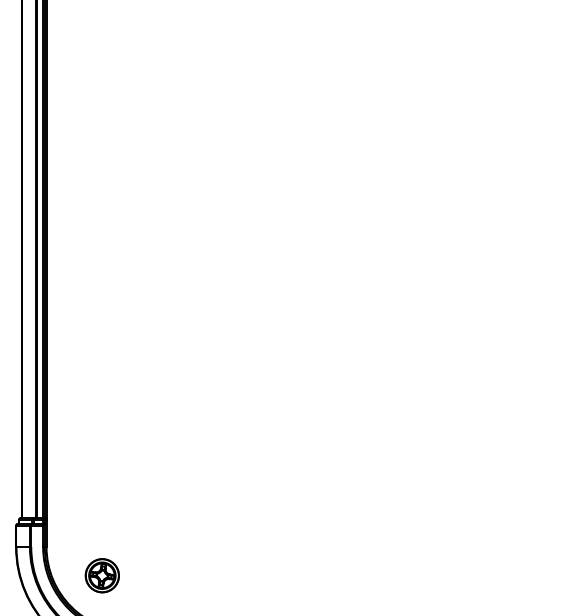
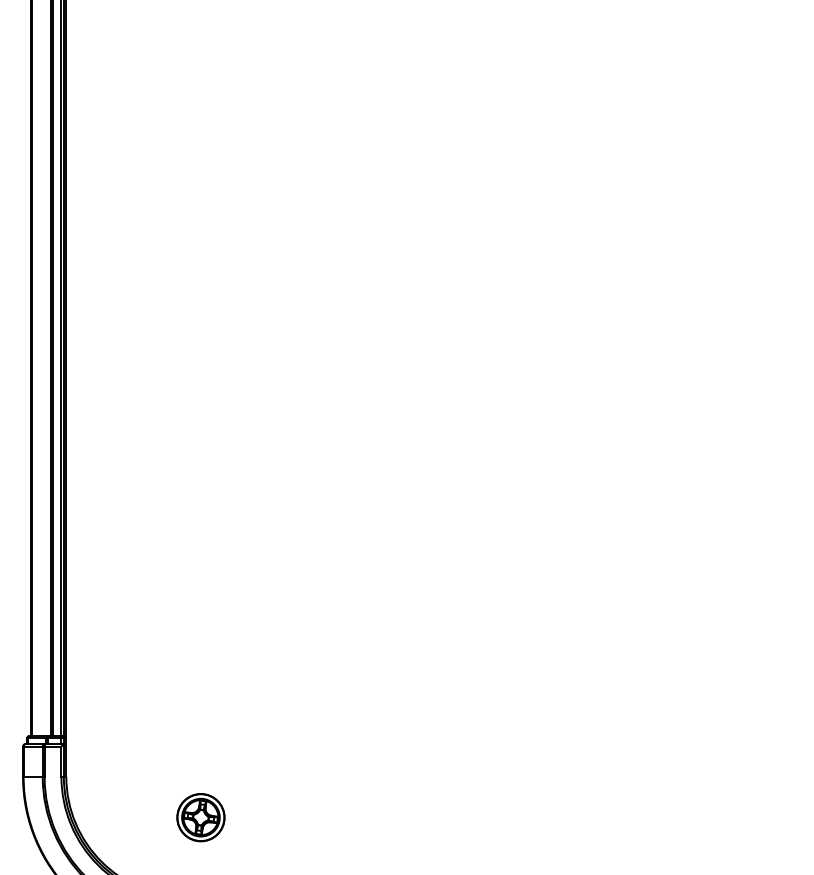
part: (101, 575) -> (199, 817), moved

